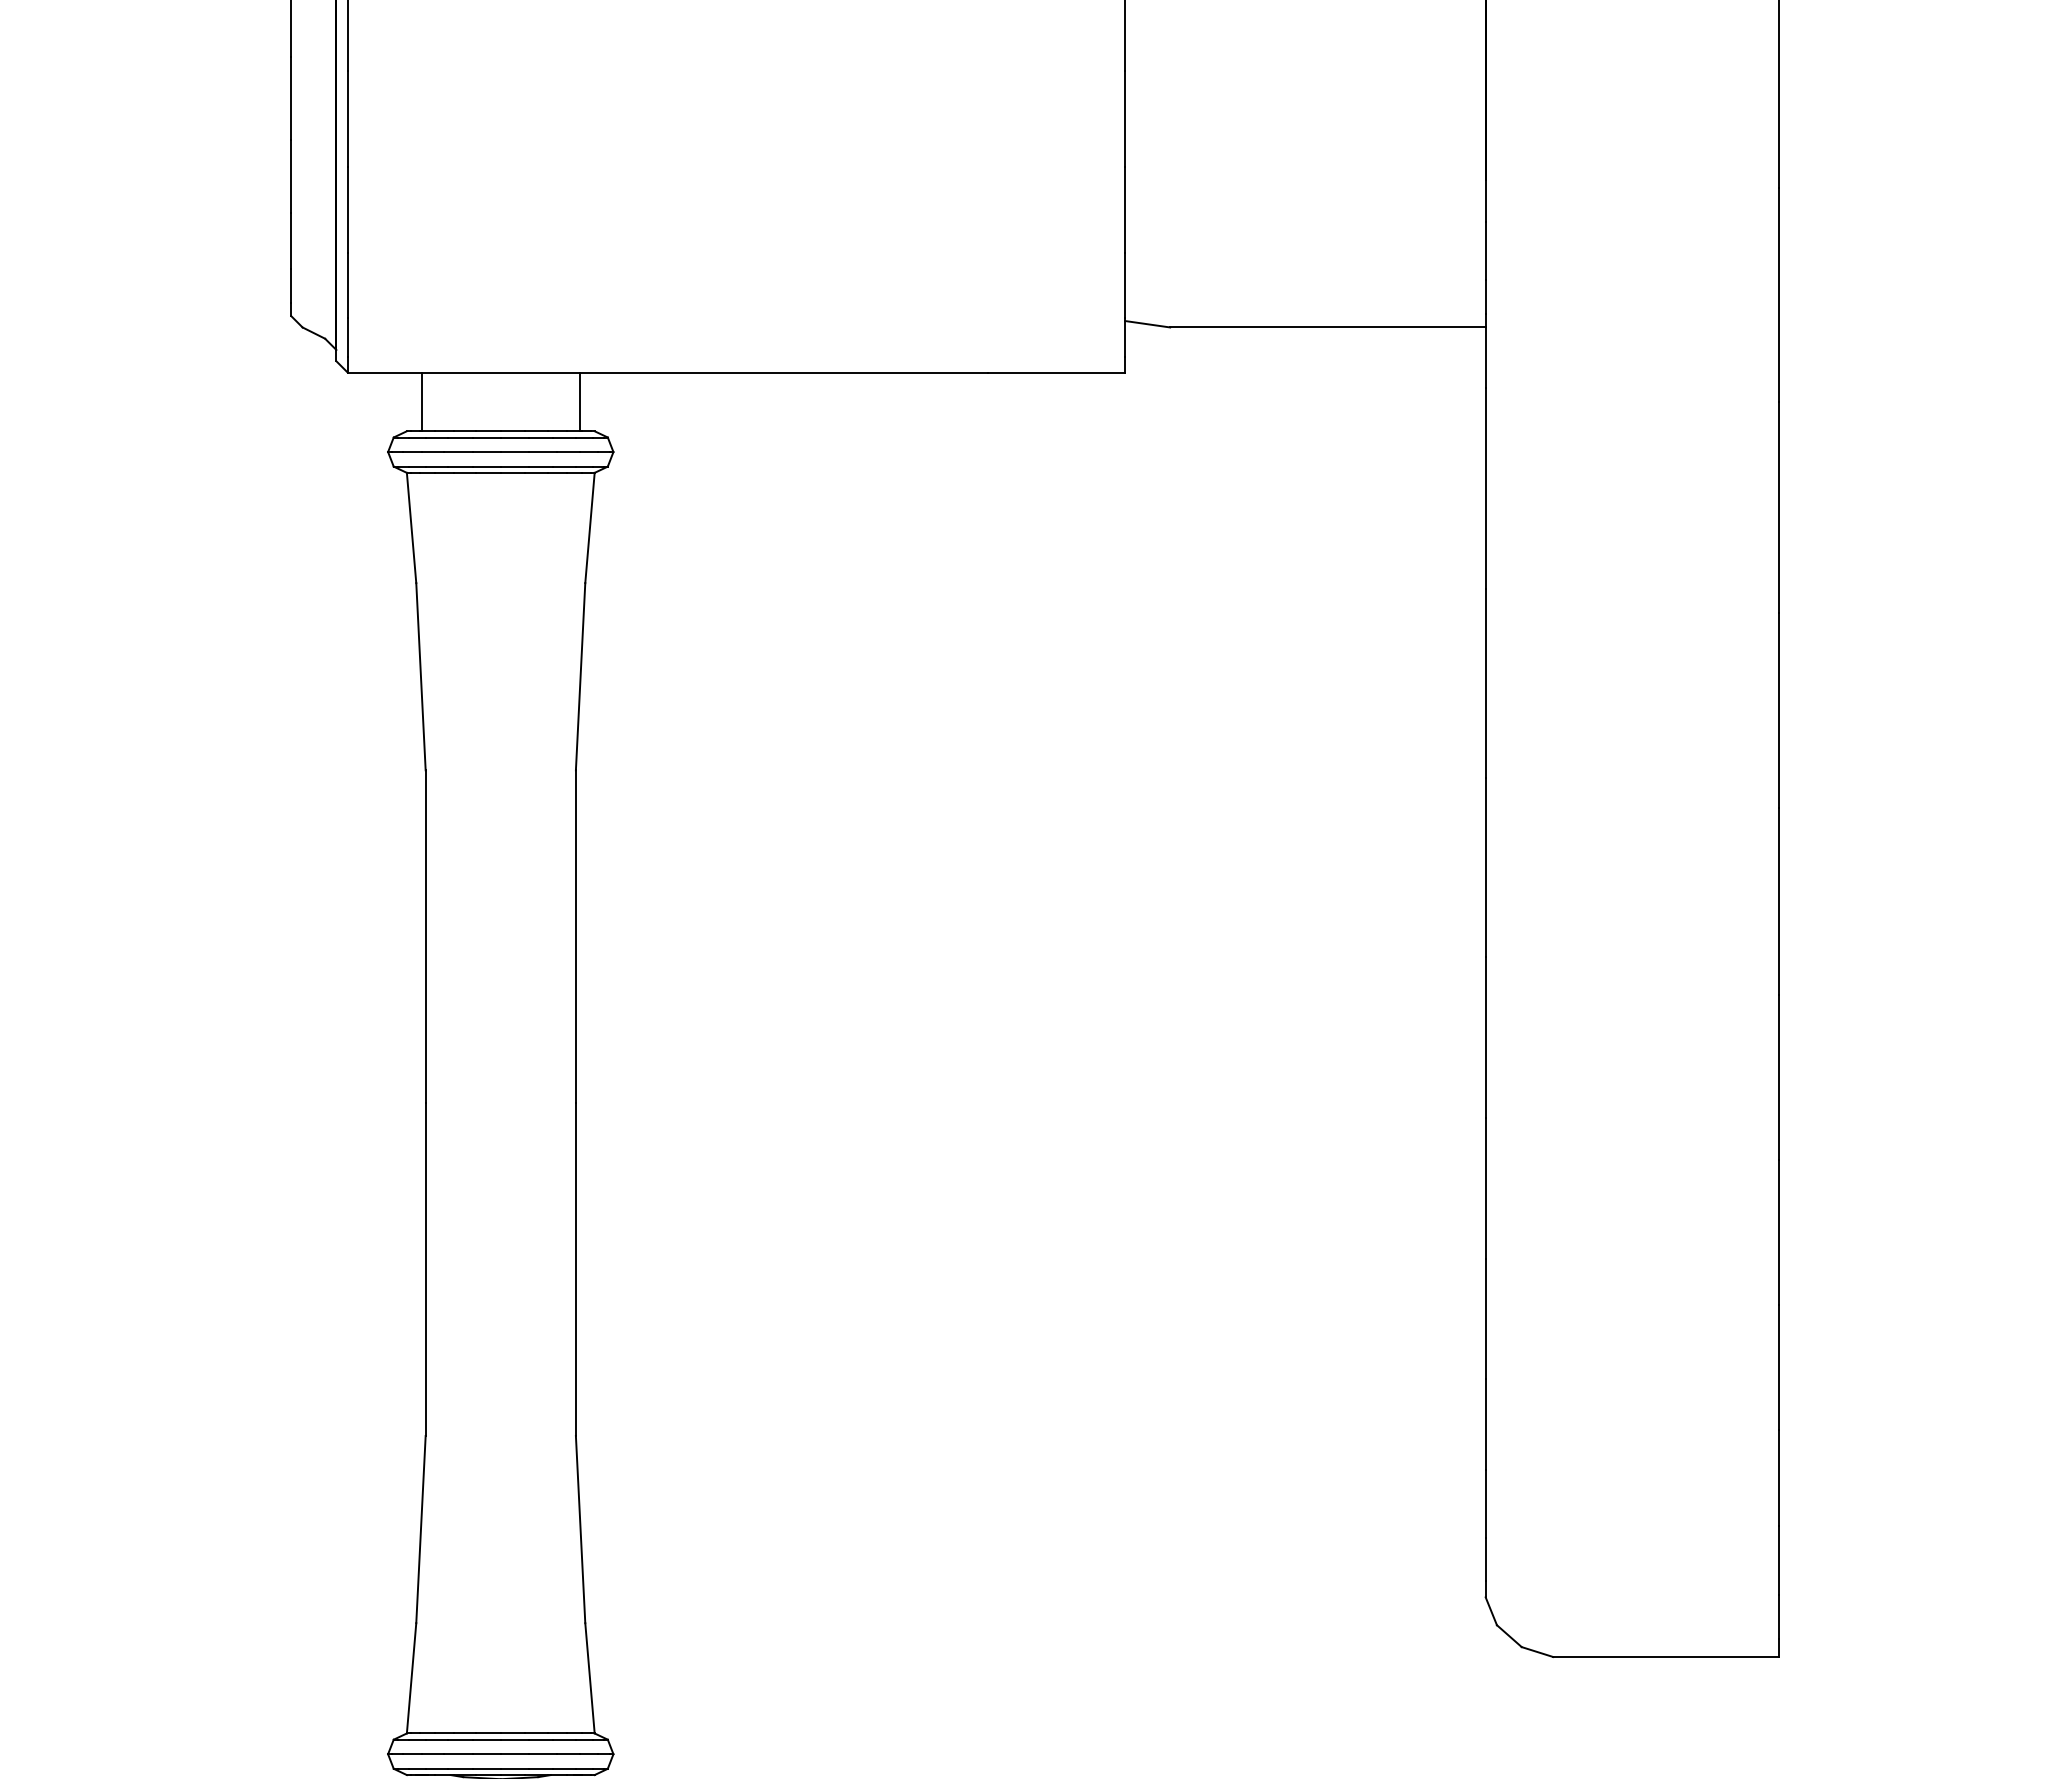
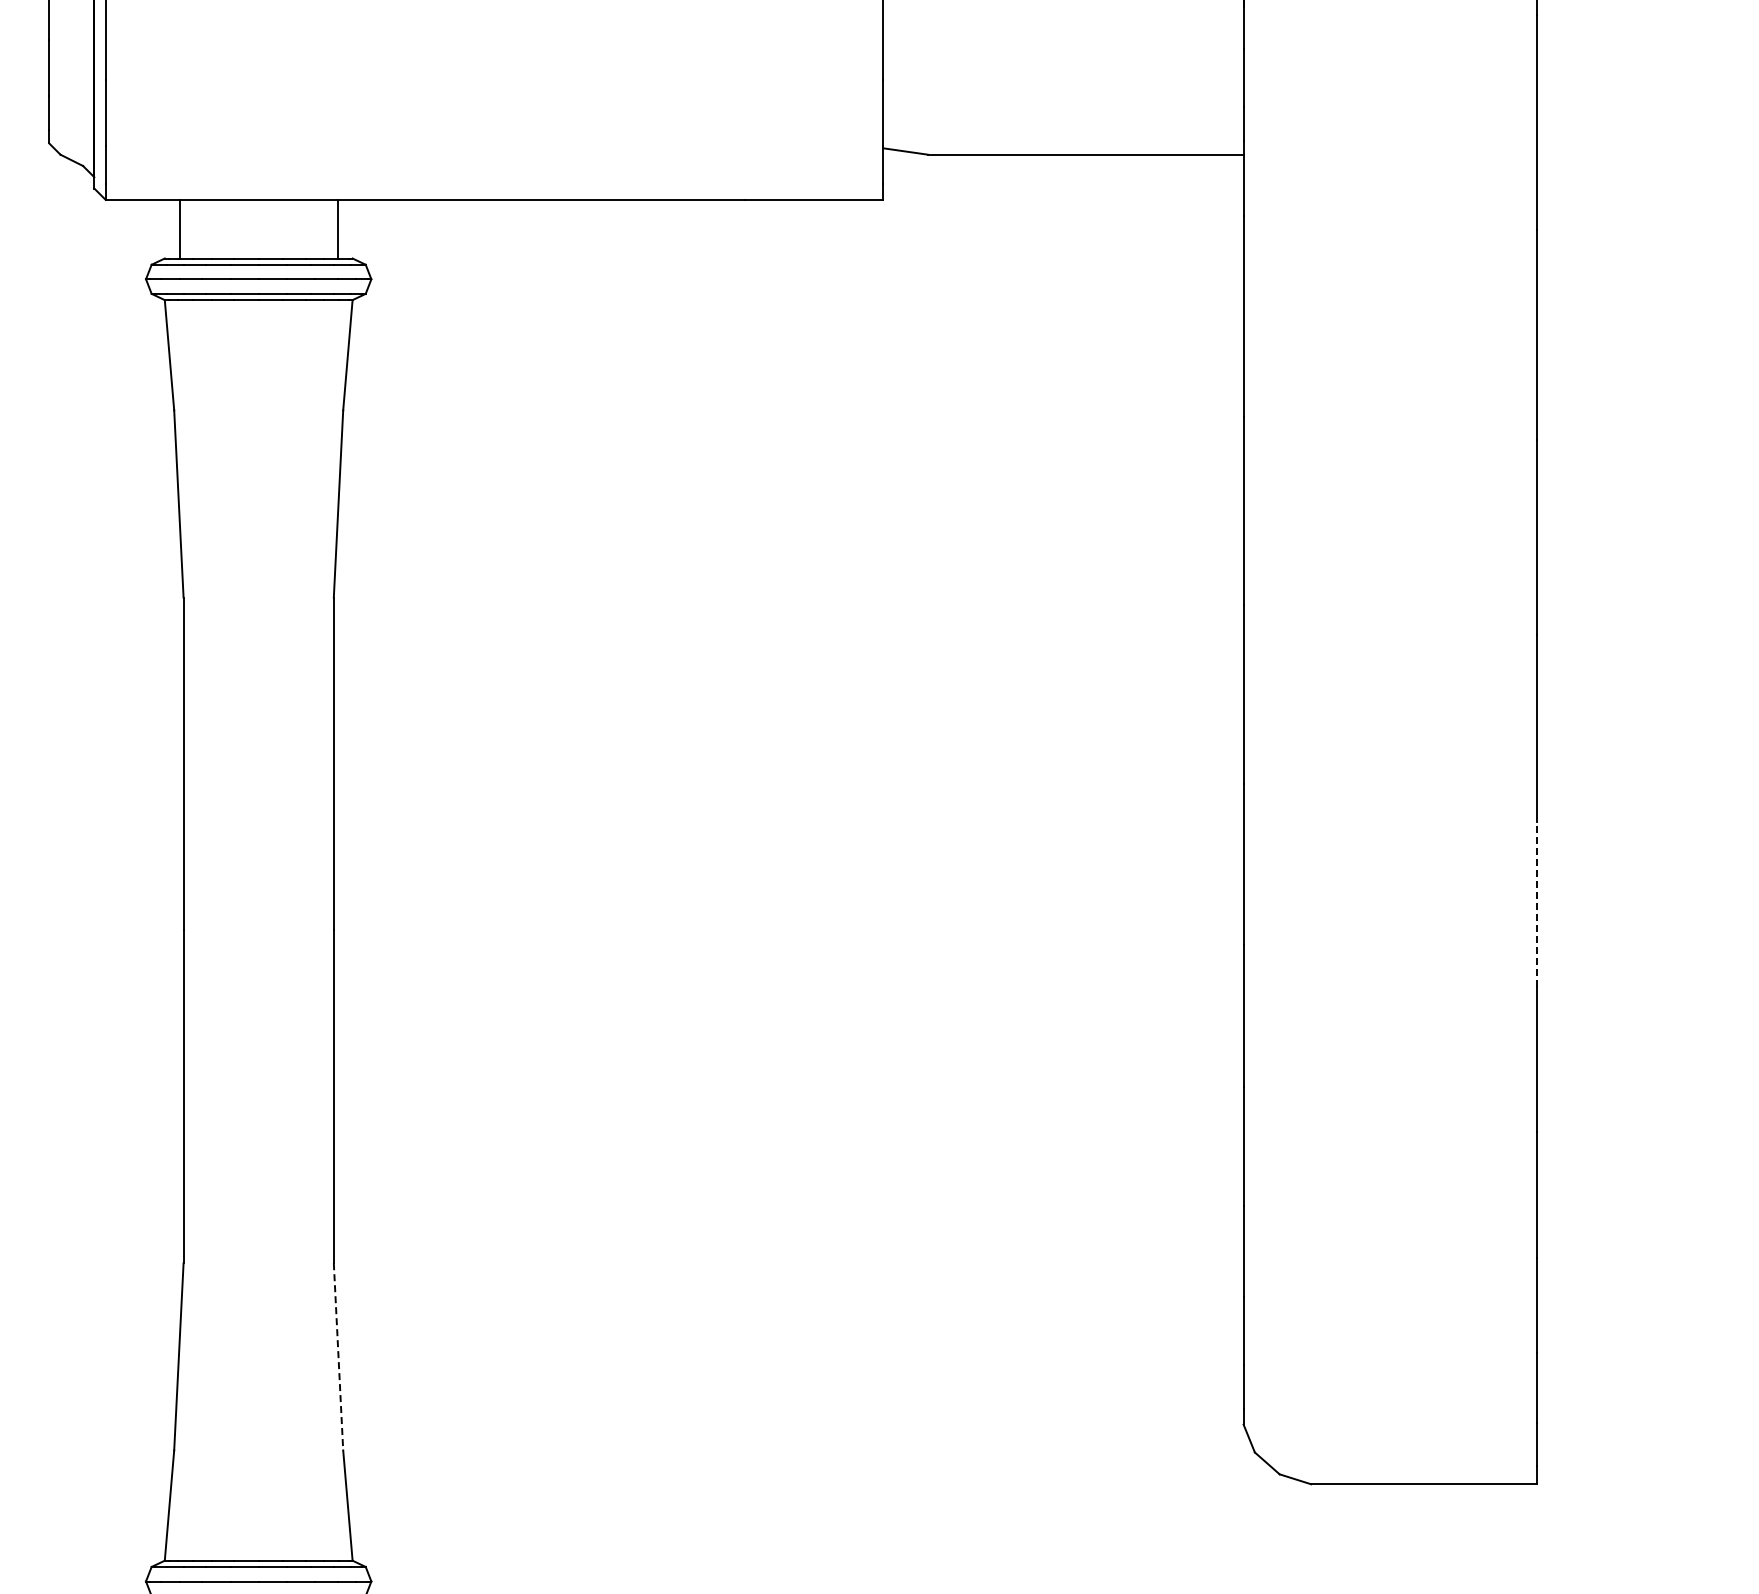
line: (1778, 1077) -> (1536, 904), solid -> dashed
line: (580, 1529) -> (338, 1356), solid -> dashed

